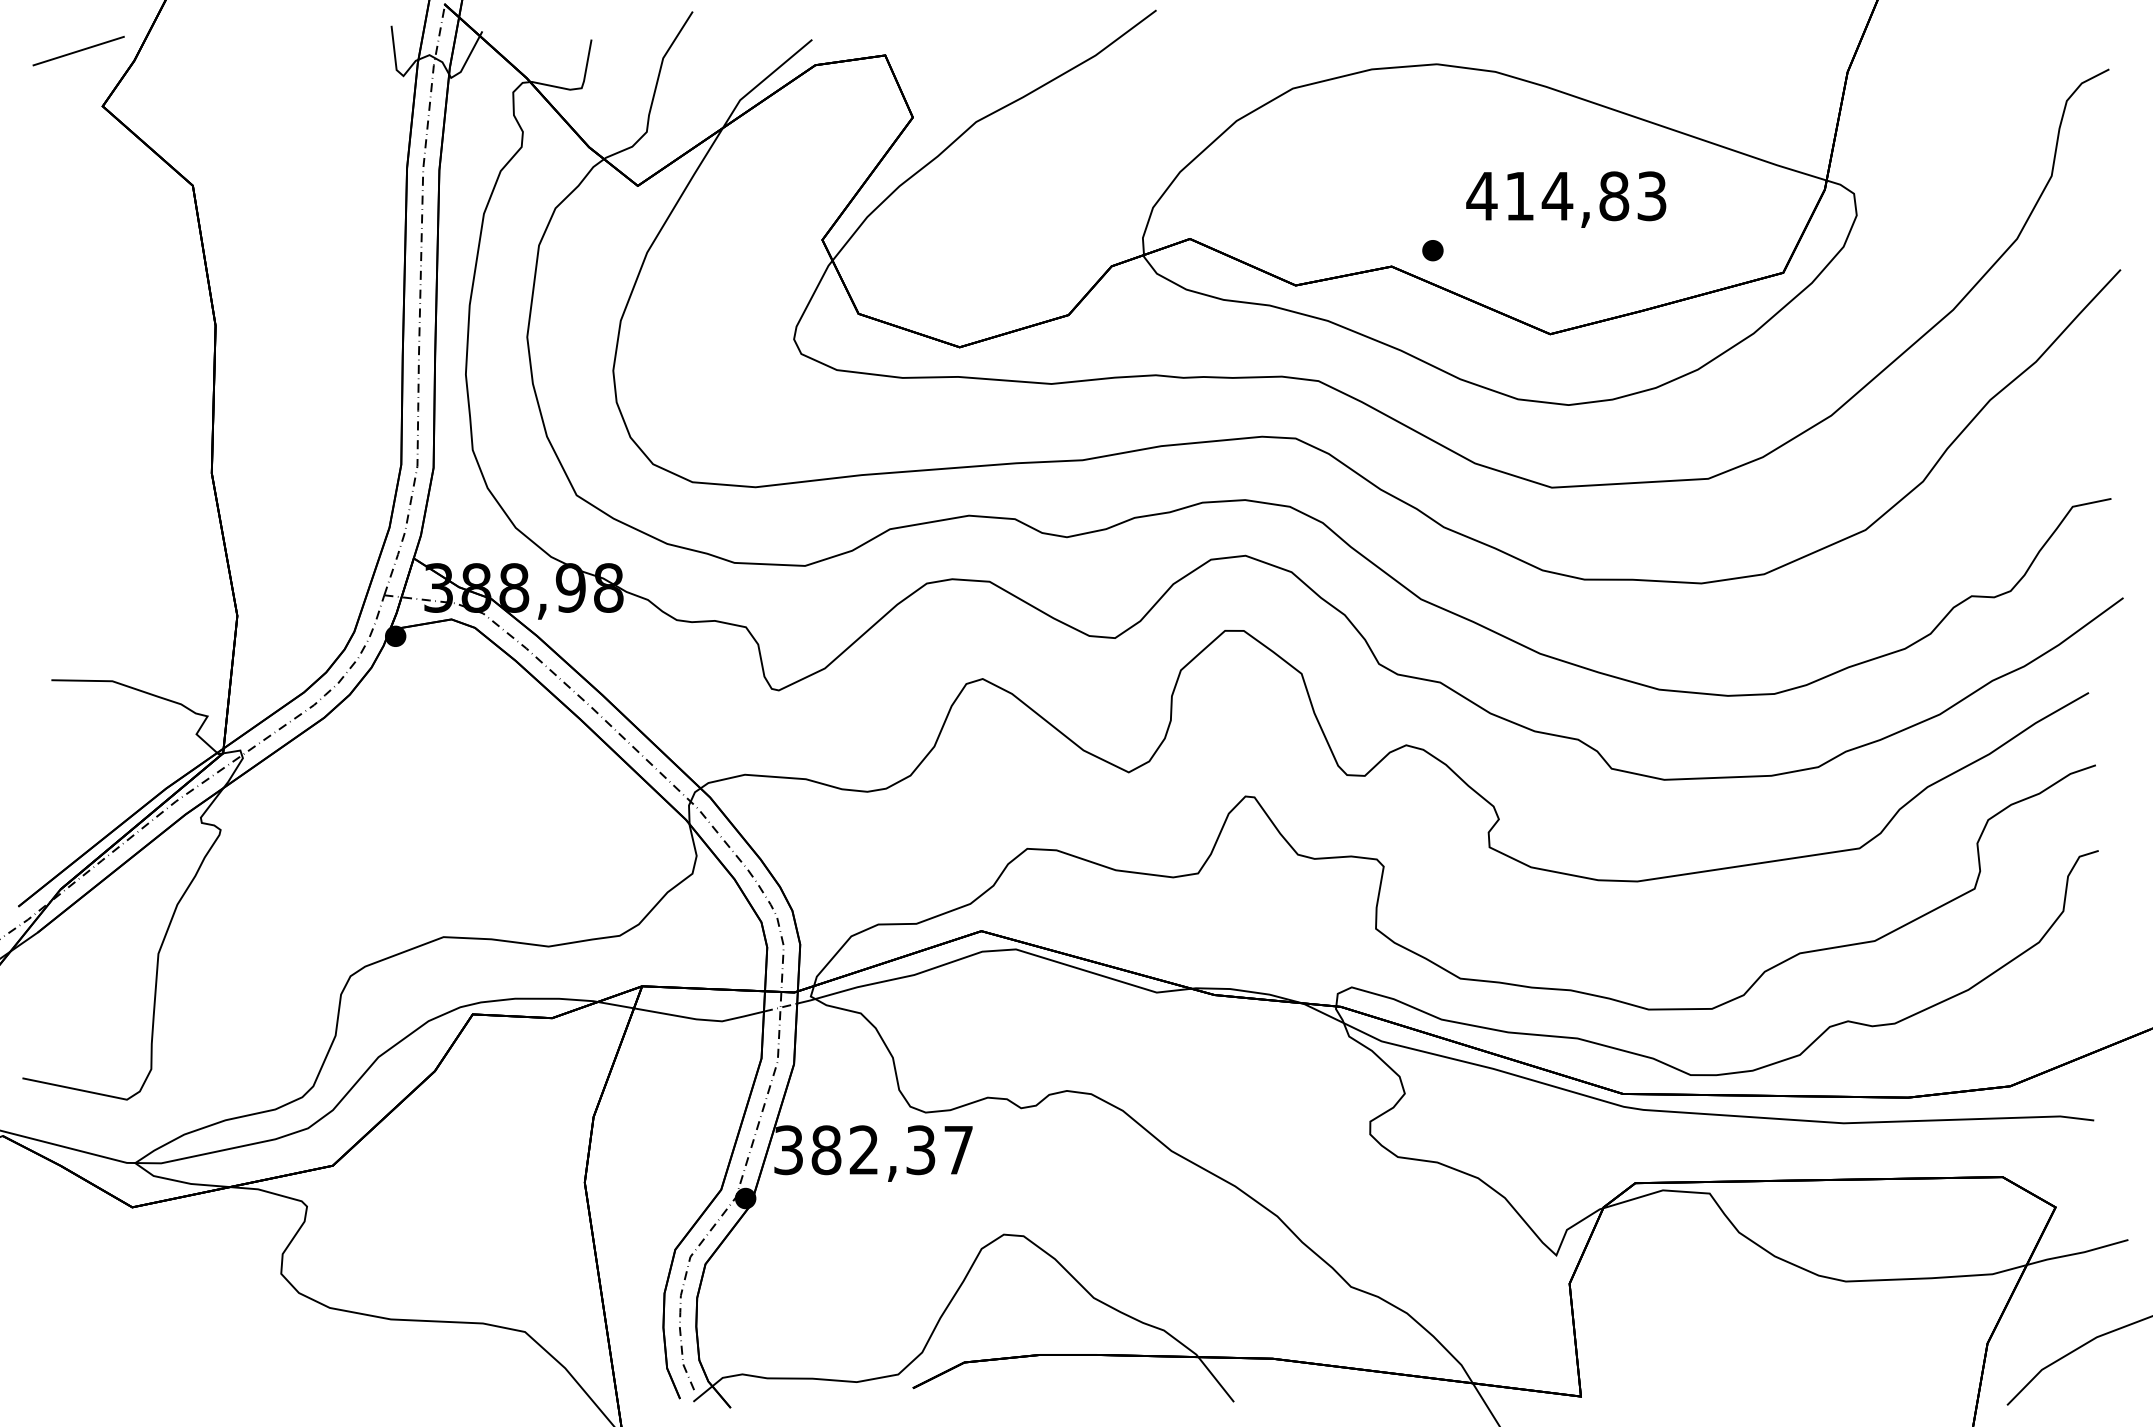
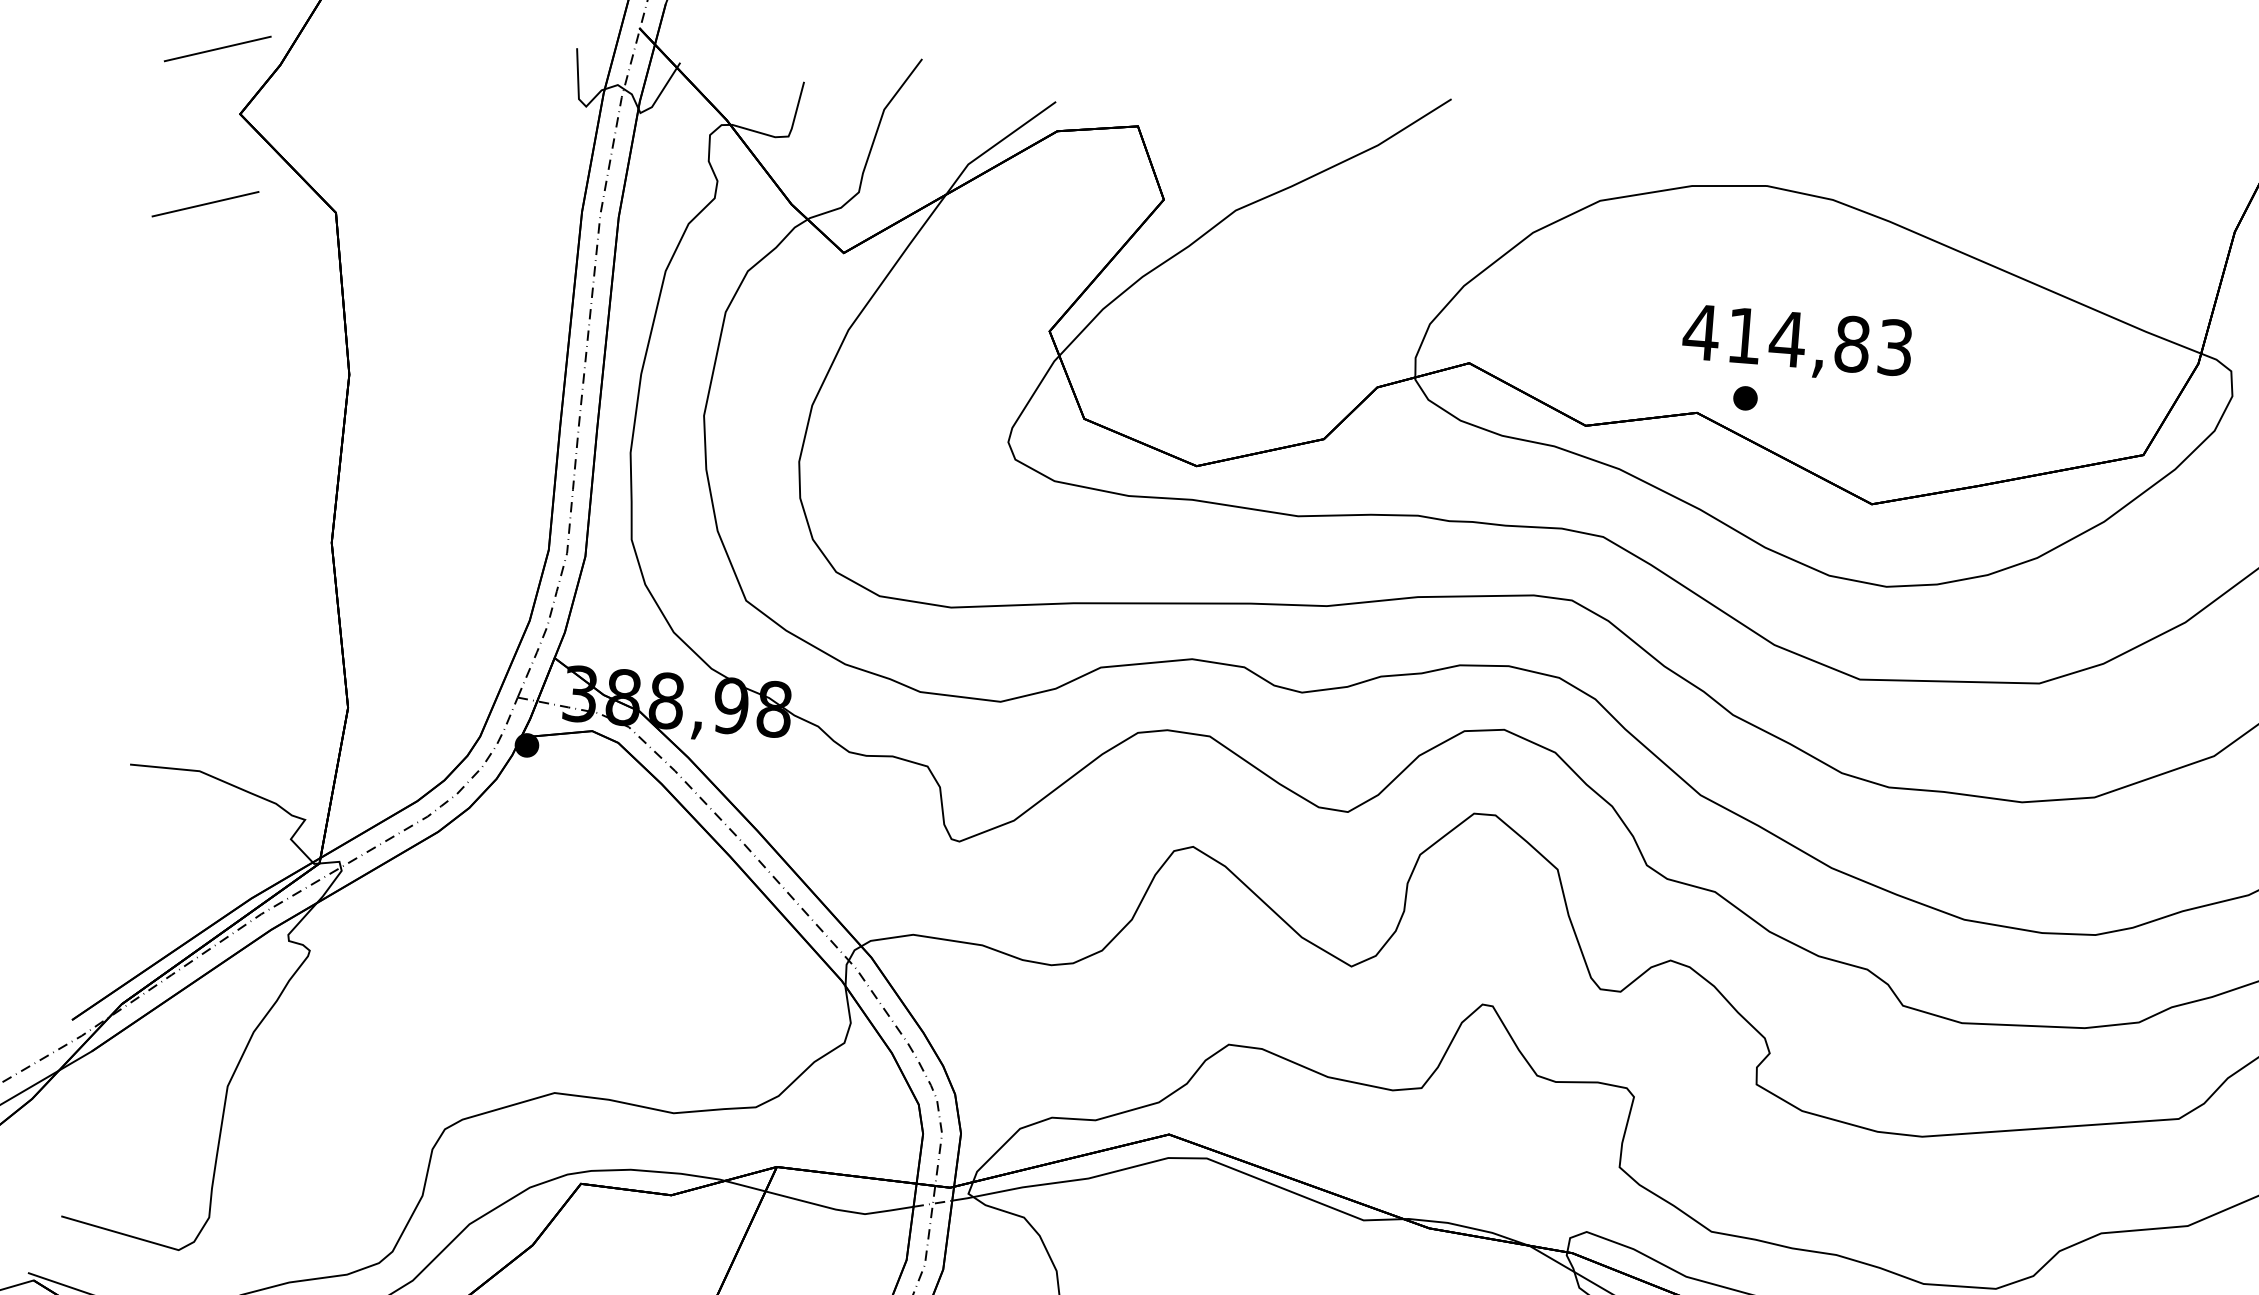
line: (78, 186) -> (205, 203), added
text: (1566, 199) -> (1797, 343), moved

